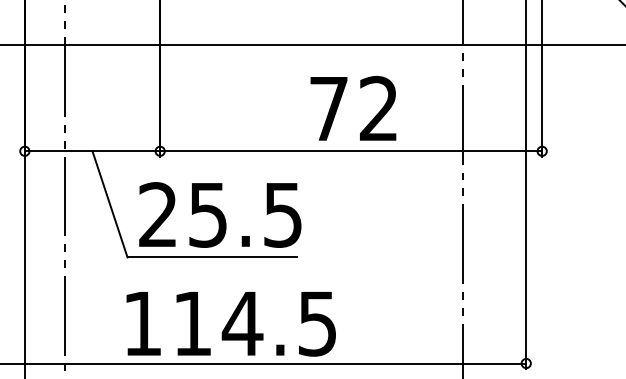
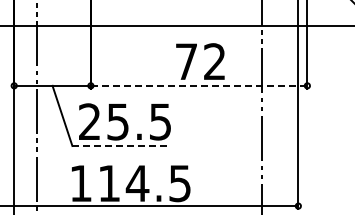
line: (351, 150) -> (199, 85), solid -> dashed
line: (212, 256) -> (120, 145), solid -> dashed

